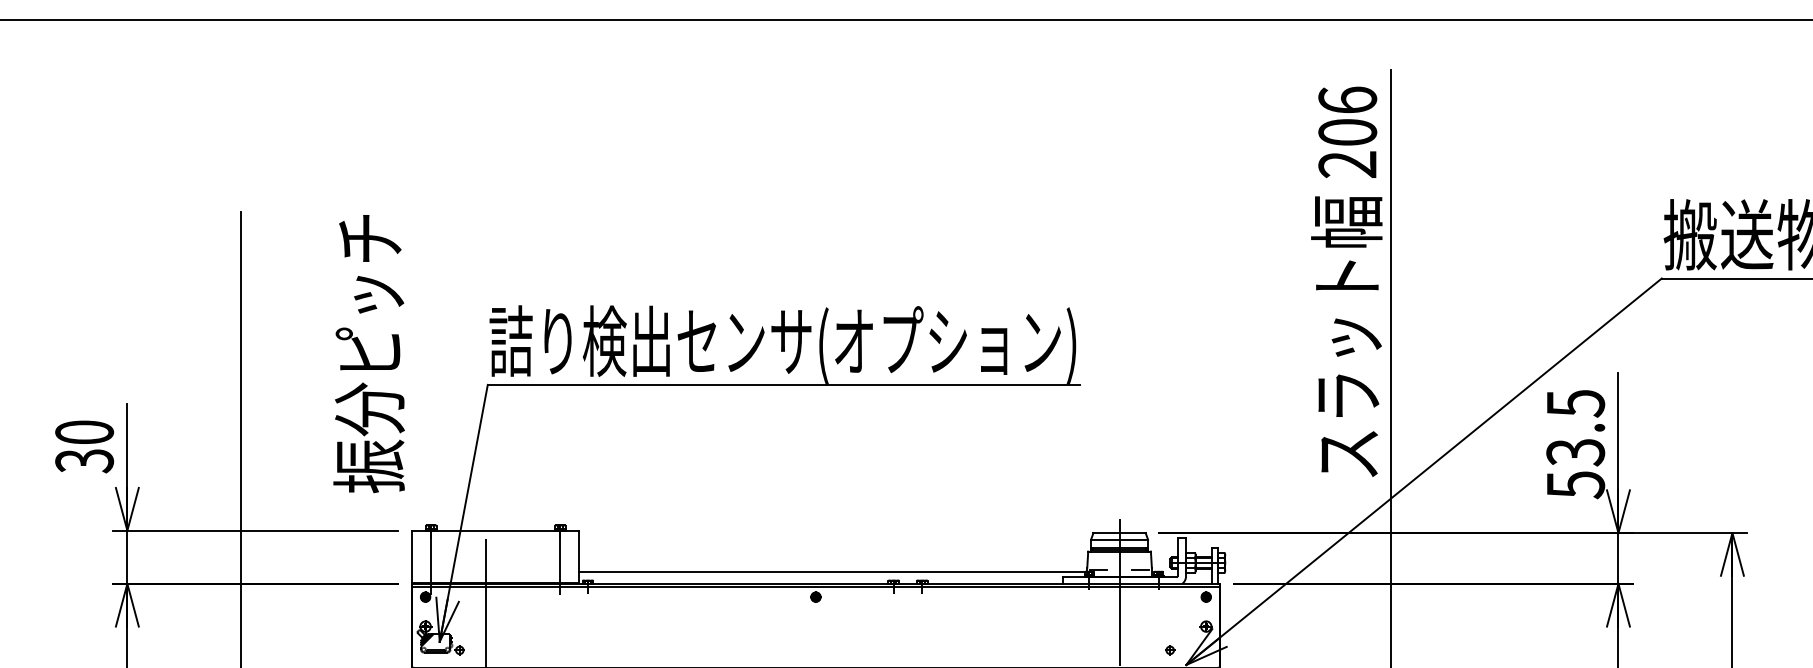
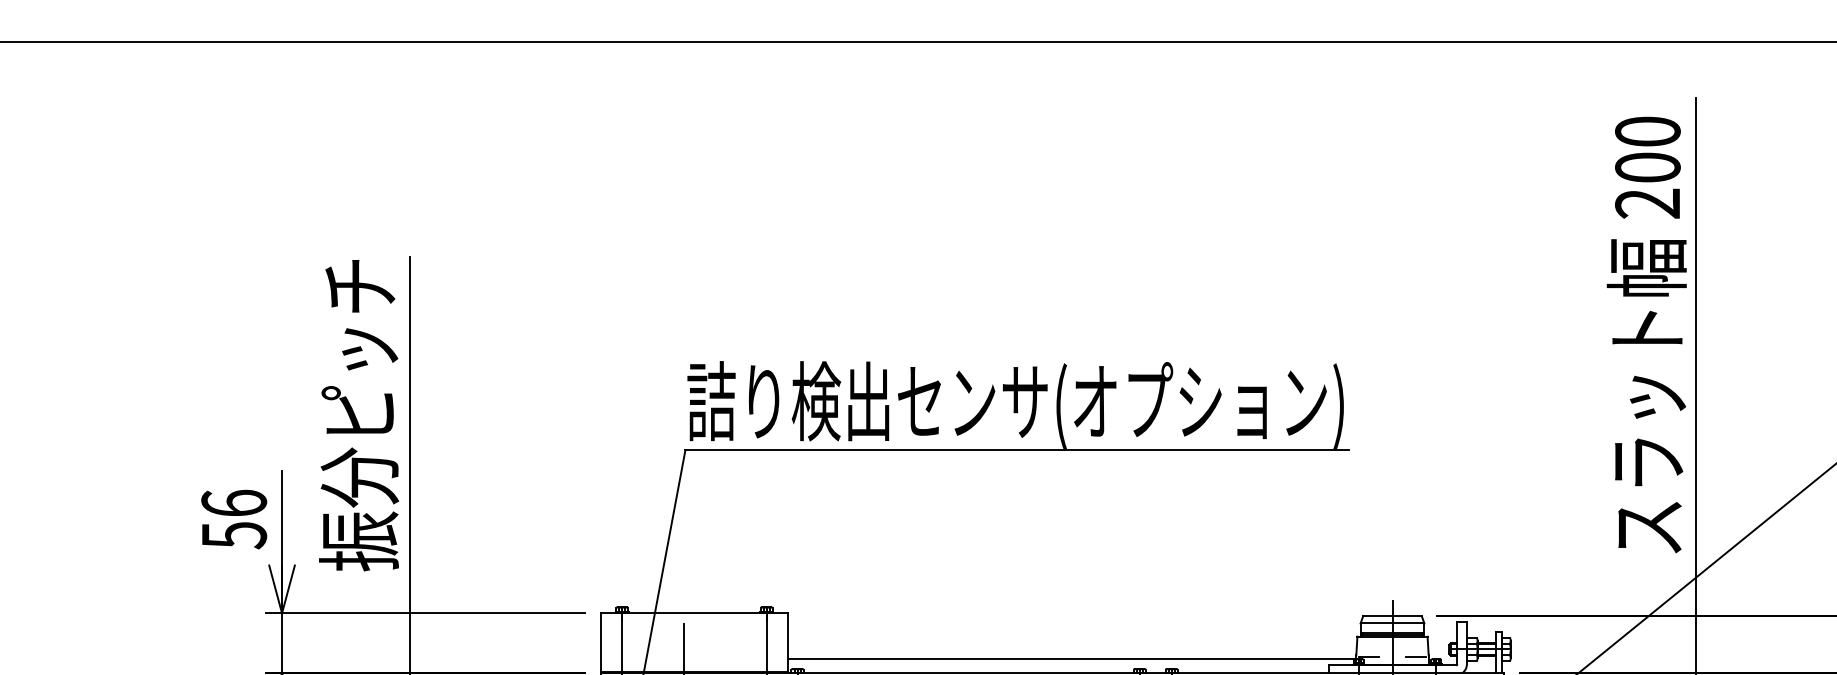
text: (1347, 99) -> (1647, 130), 206 -> 200
text: (368, 354) -> (358, 416), moved
text: (84, 446) -> (234, 519), 30 -> 56

